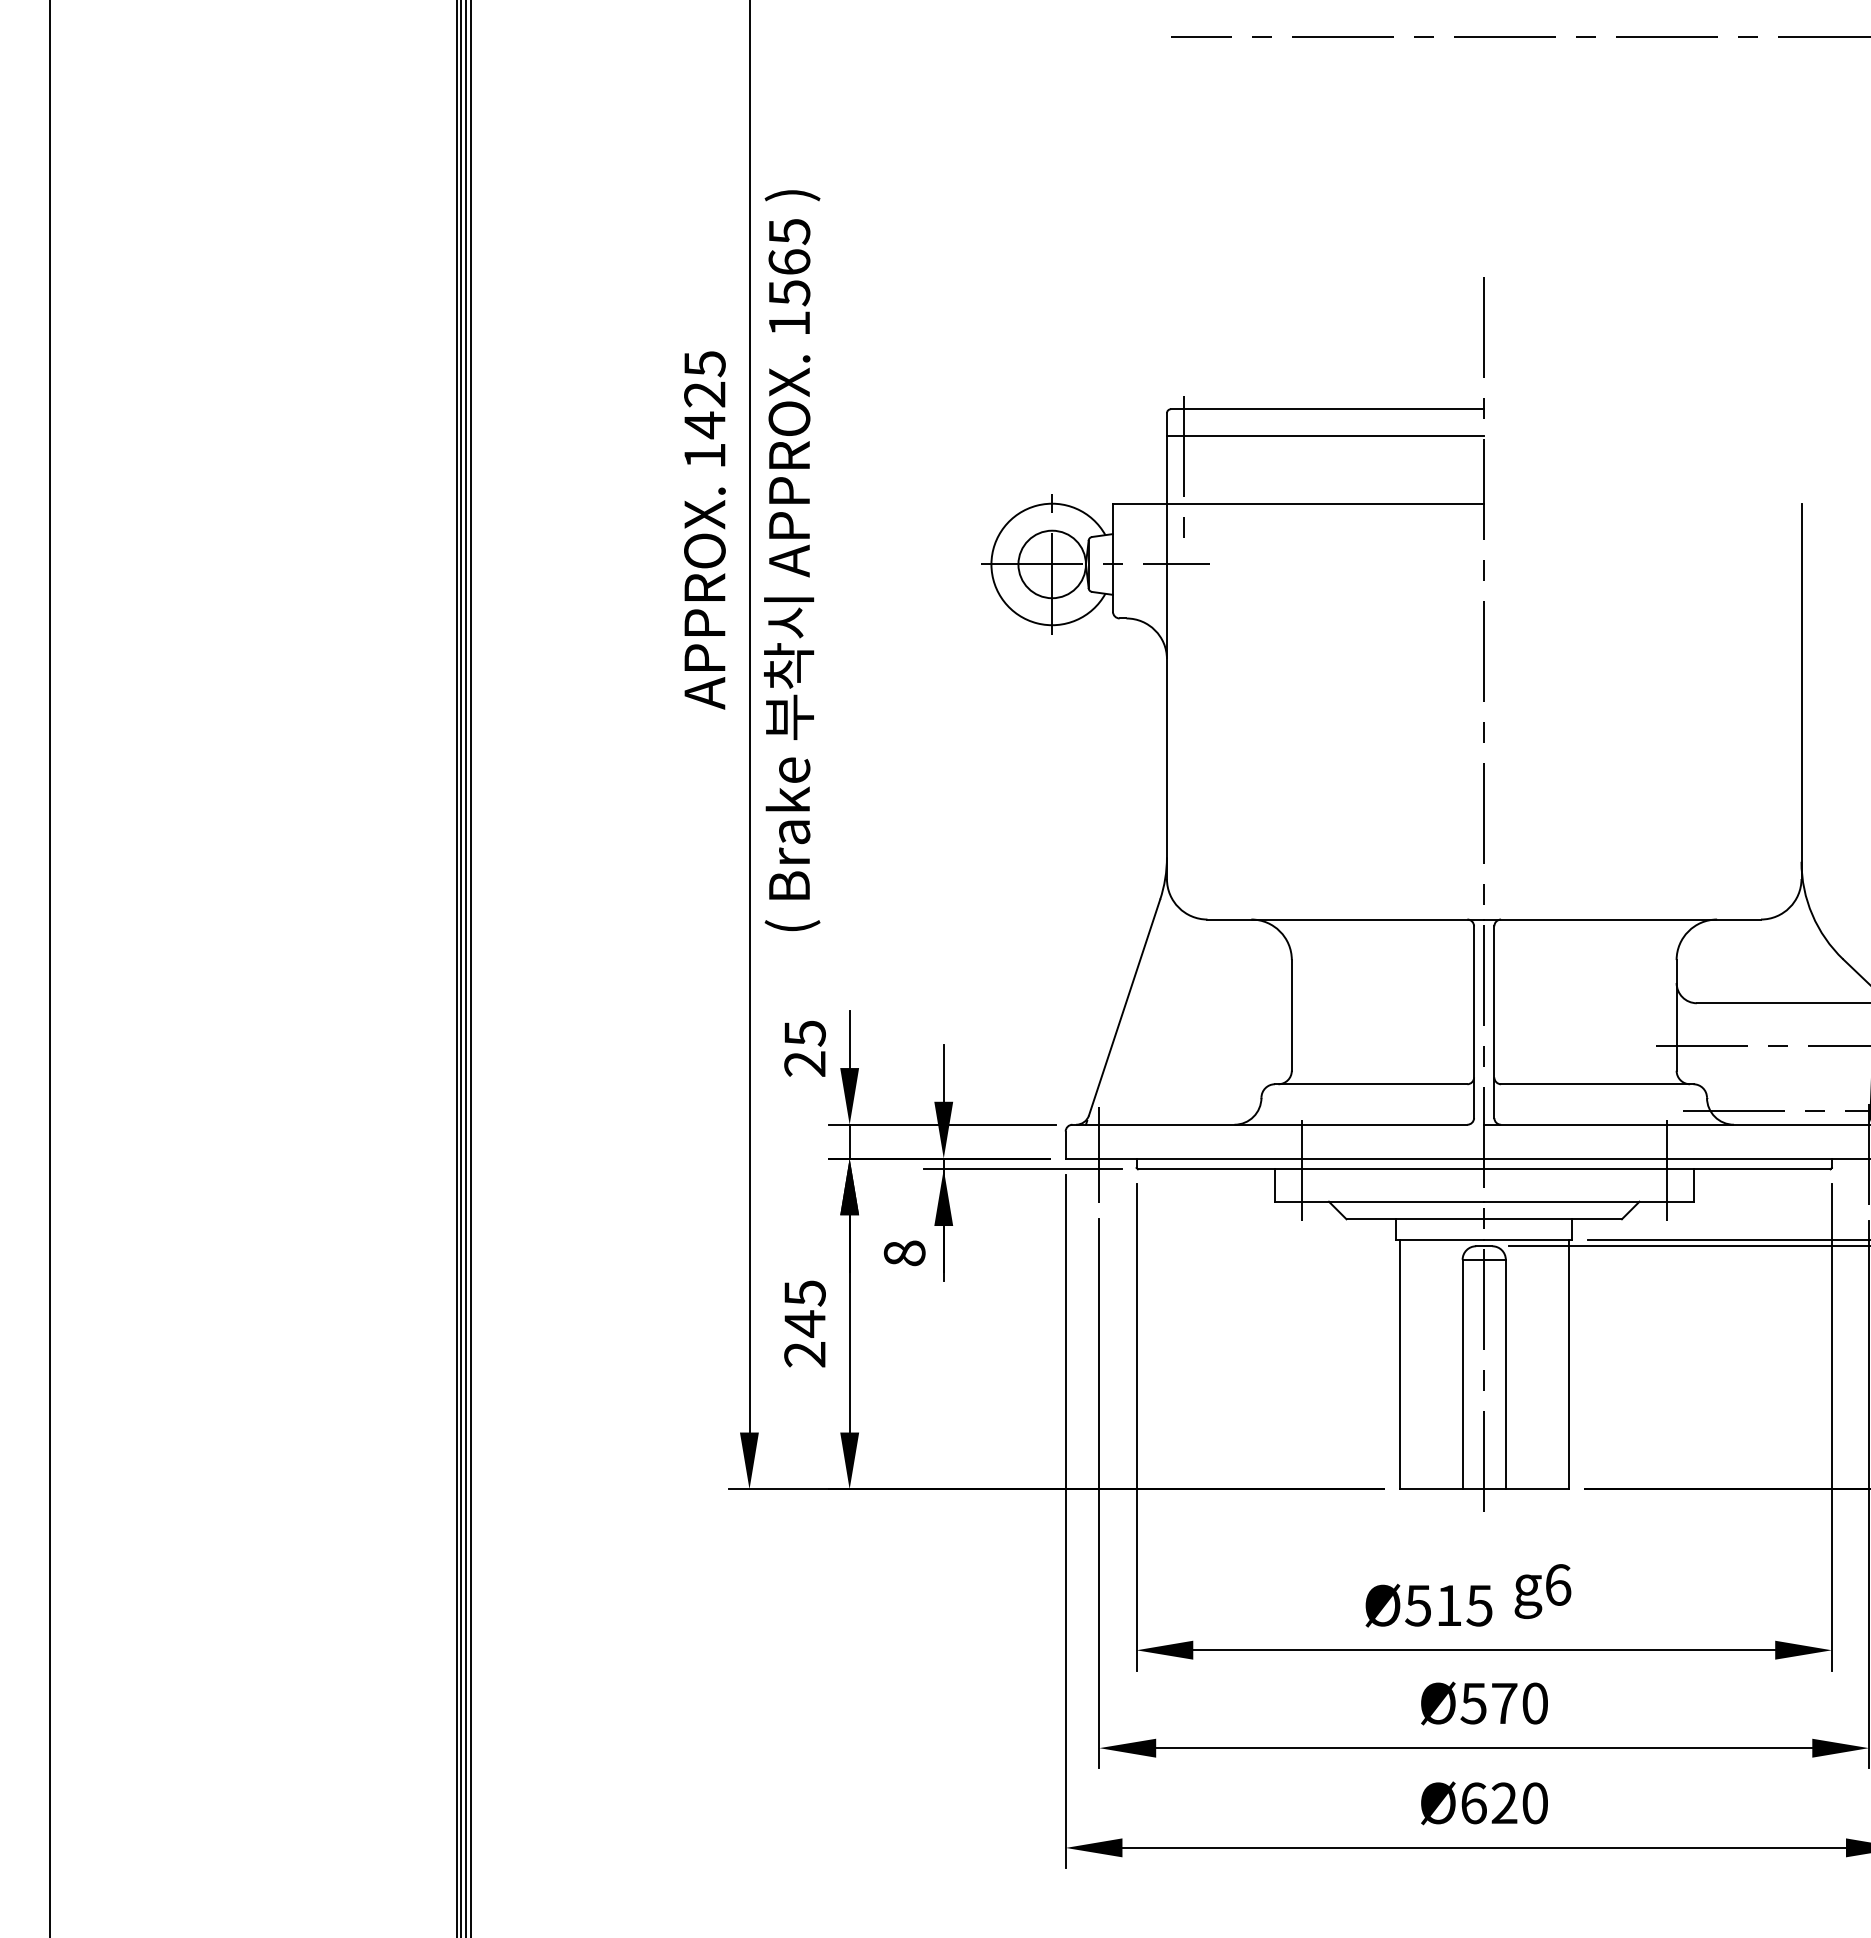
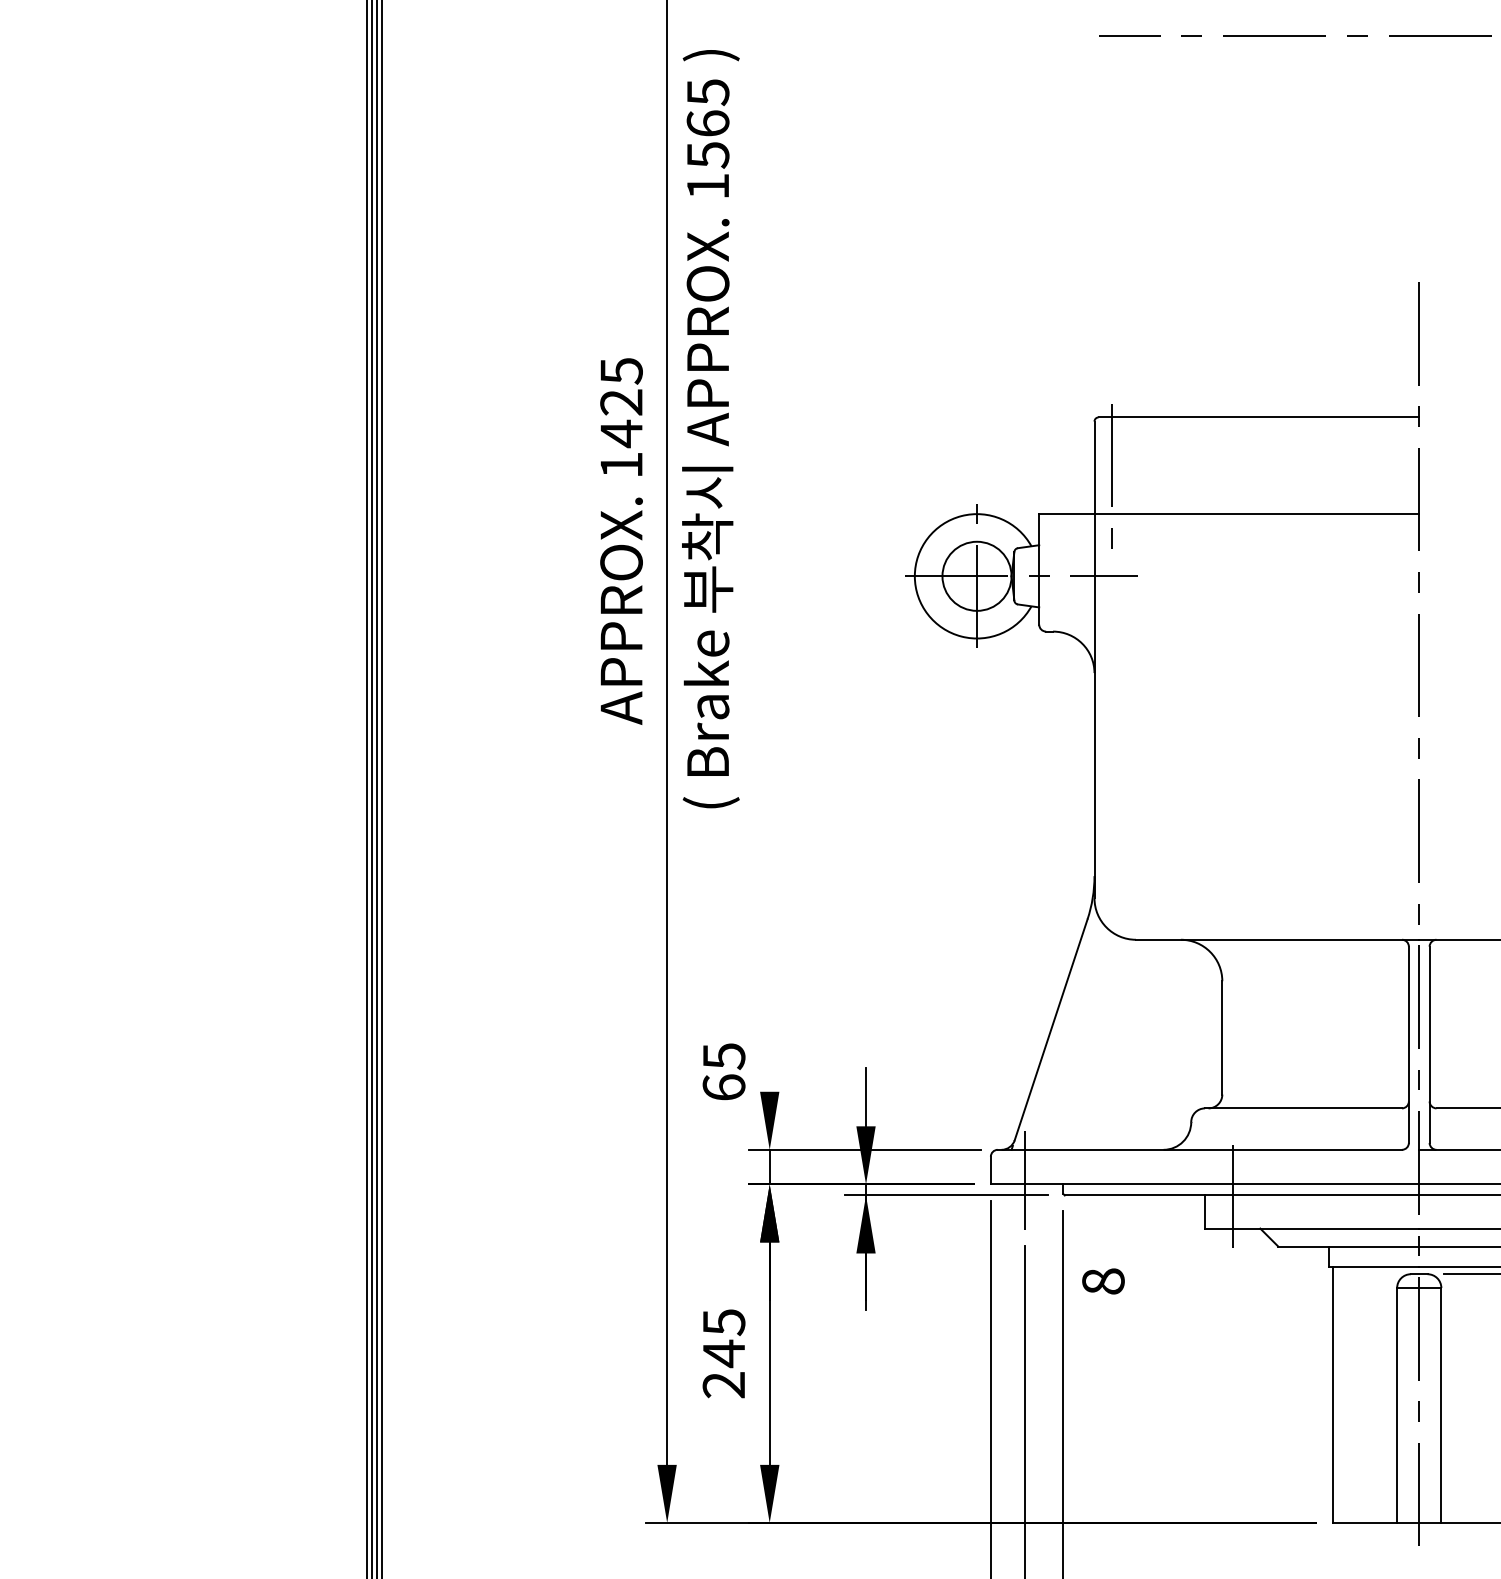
line: (1325, 436) -> (1256, 445), removed
text: (792, 560) -> (711, 428), moved
line: (849, 1039) -> (769, 1062), removed
text: (804, 1063) -> (723, 1087), 25 -> 65
text: (904, 1253) -> (1103, 1281), moved

